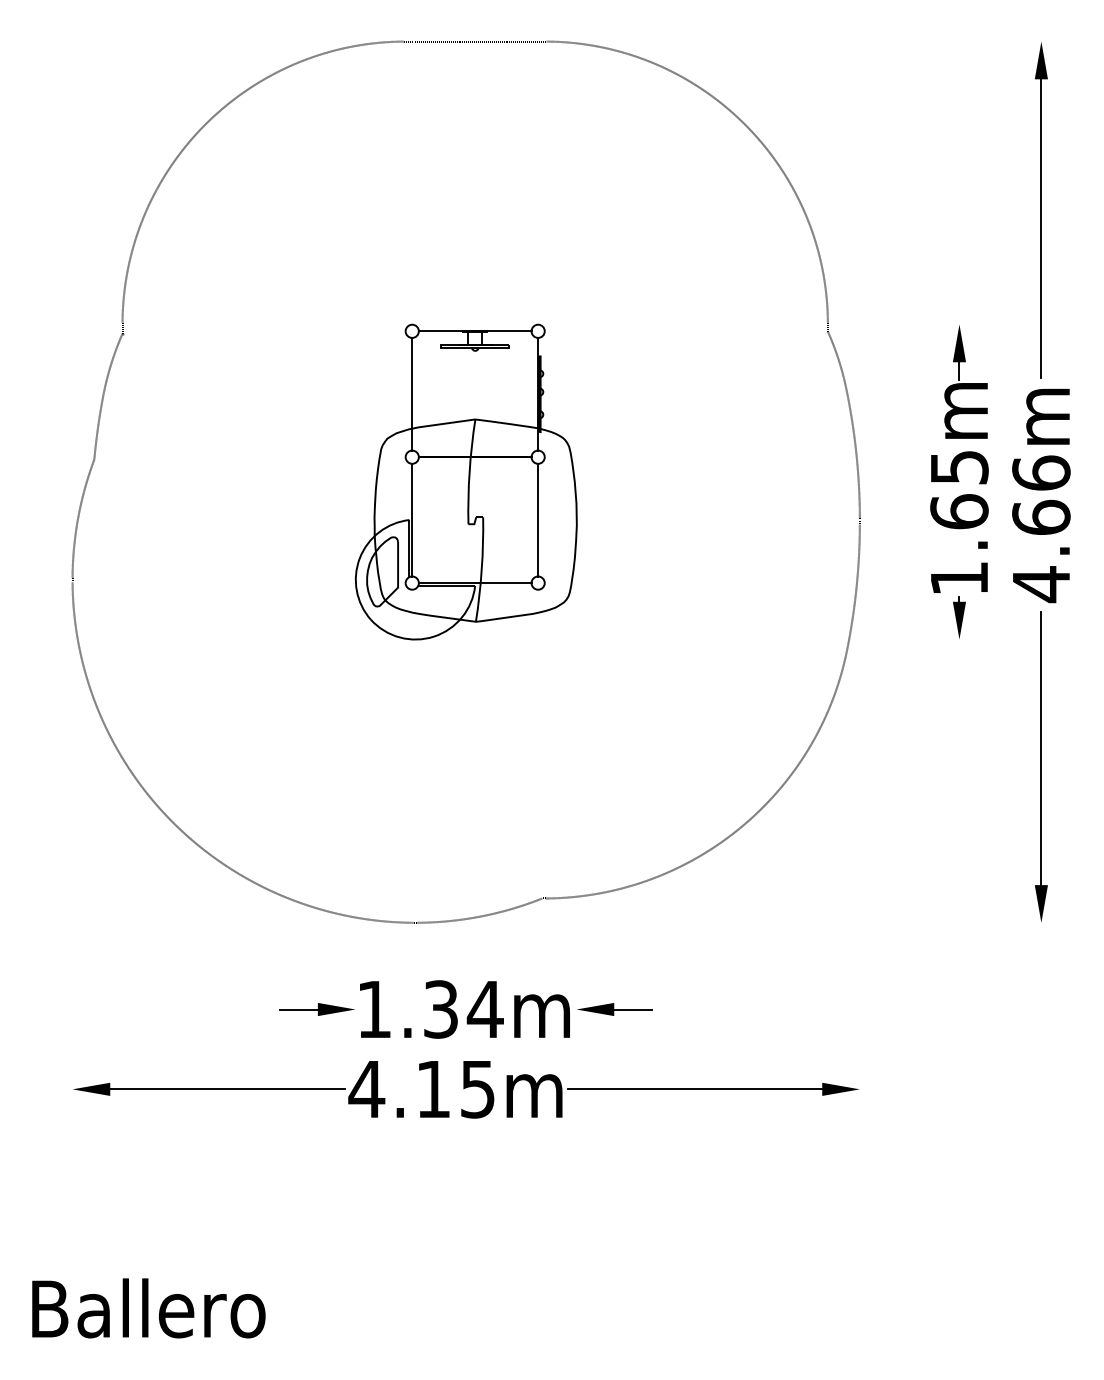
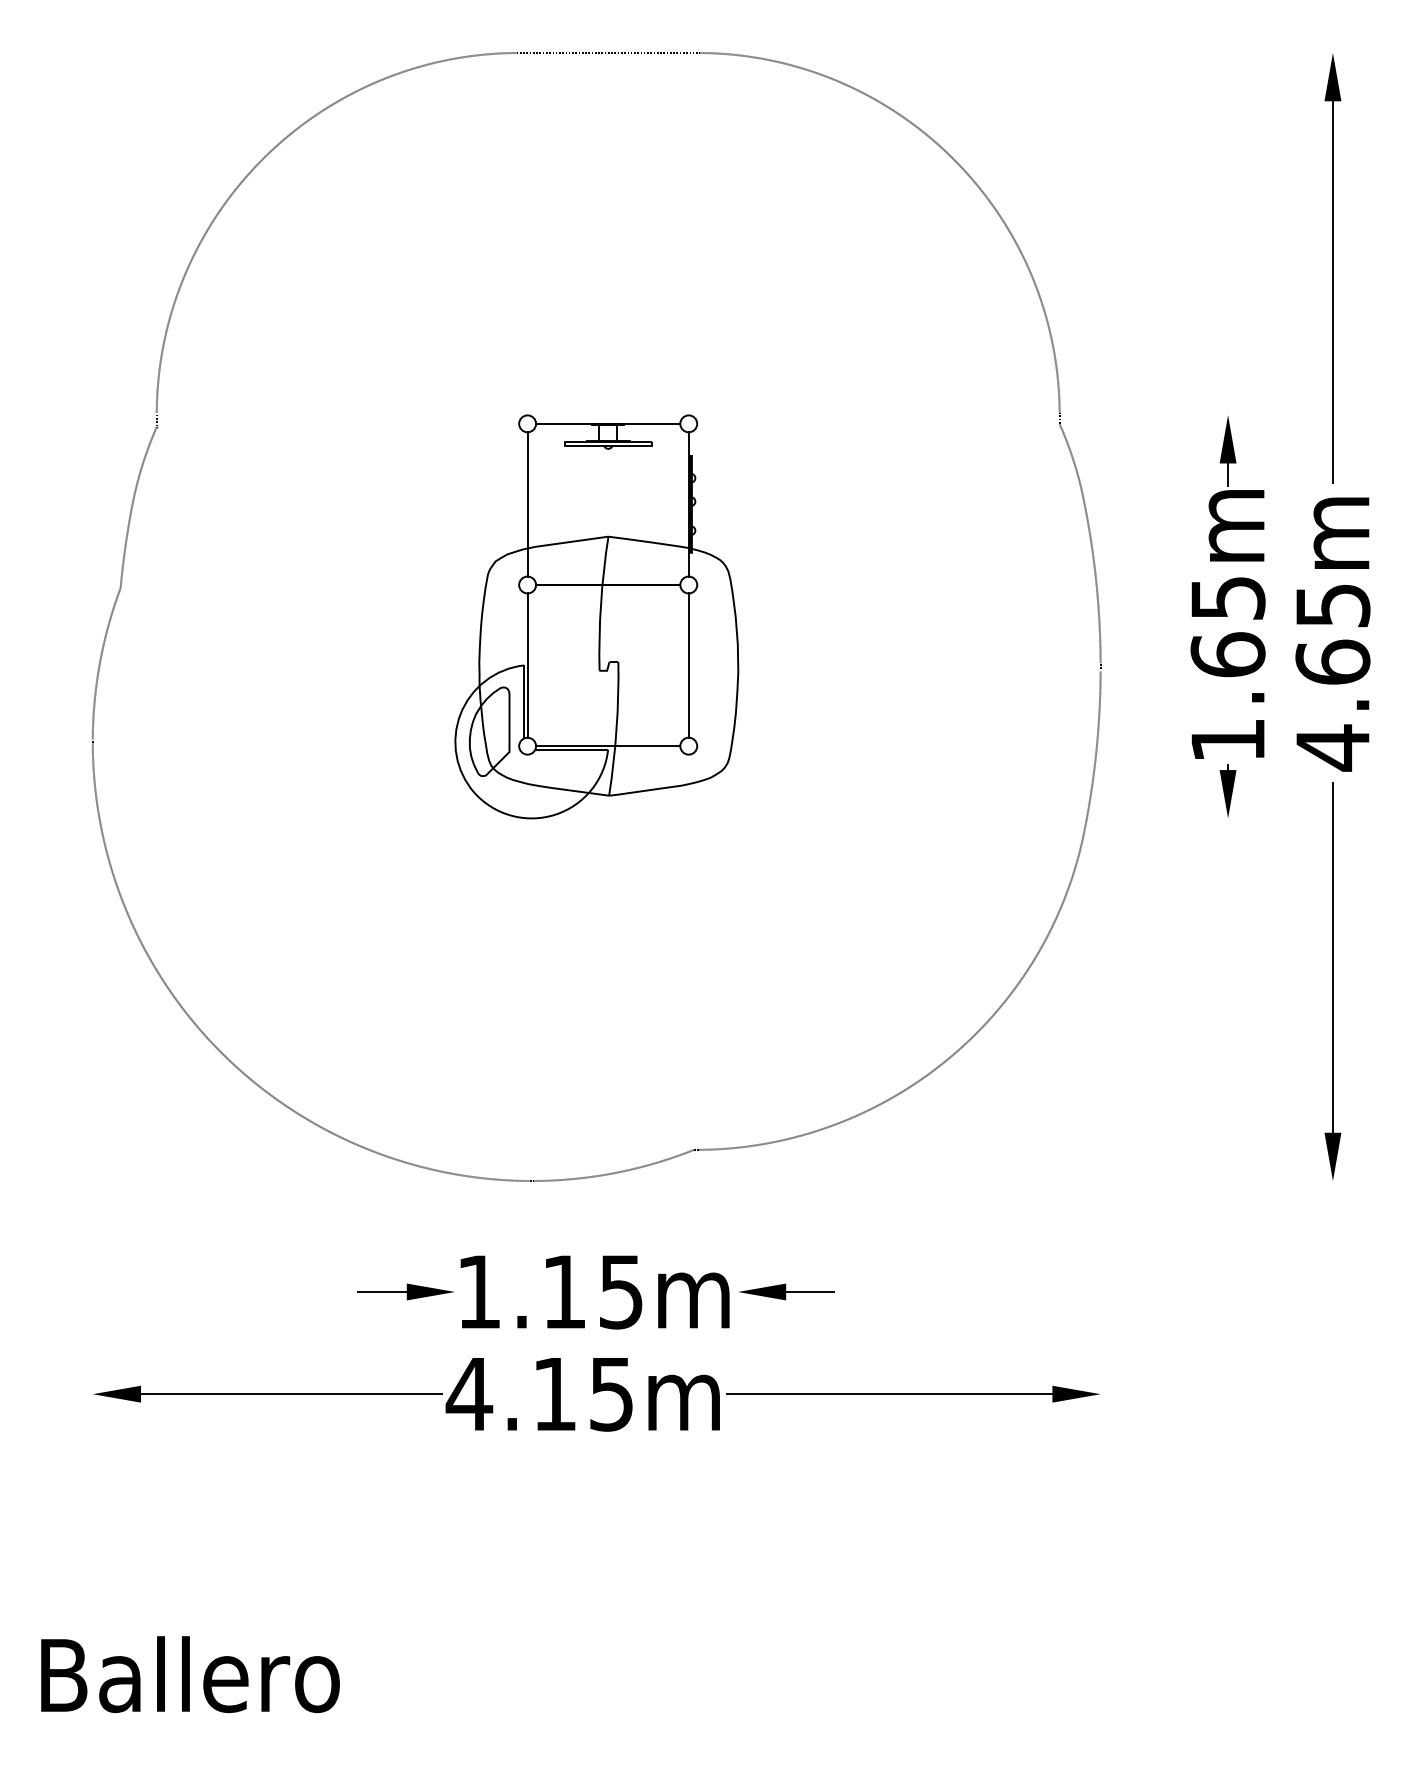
text: (1041, 472) -> (1332, 604), 4.66m -> 4.65m
text: (463, 1009) -> (593, 1291), 1.34m -> 1.15m

